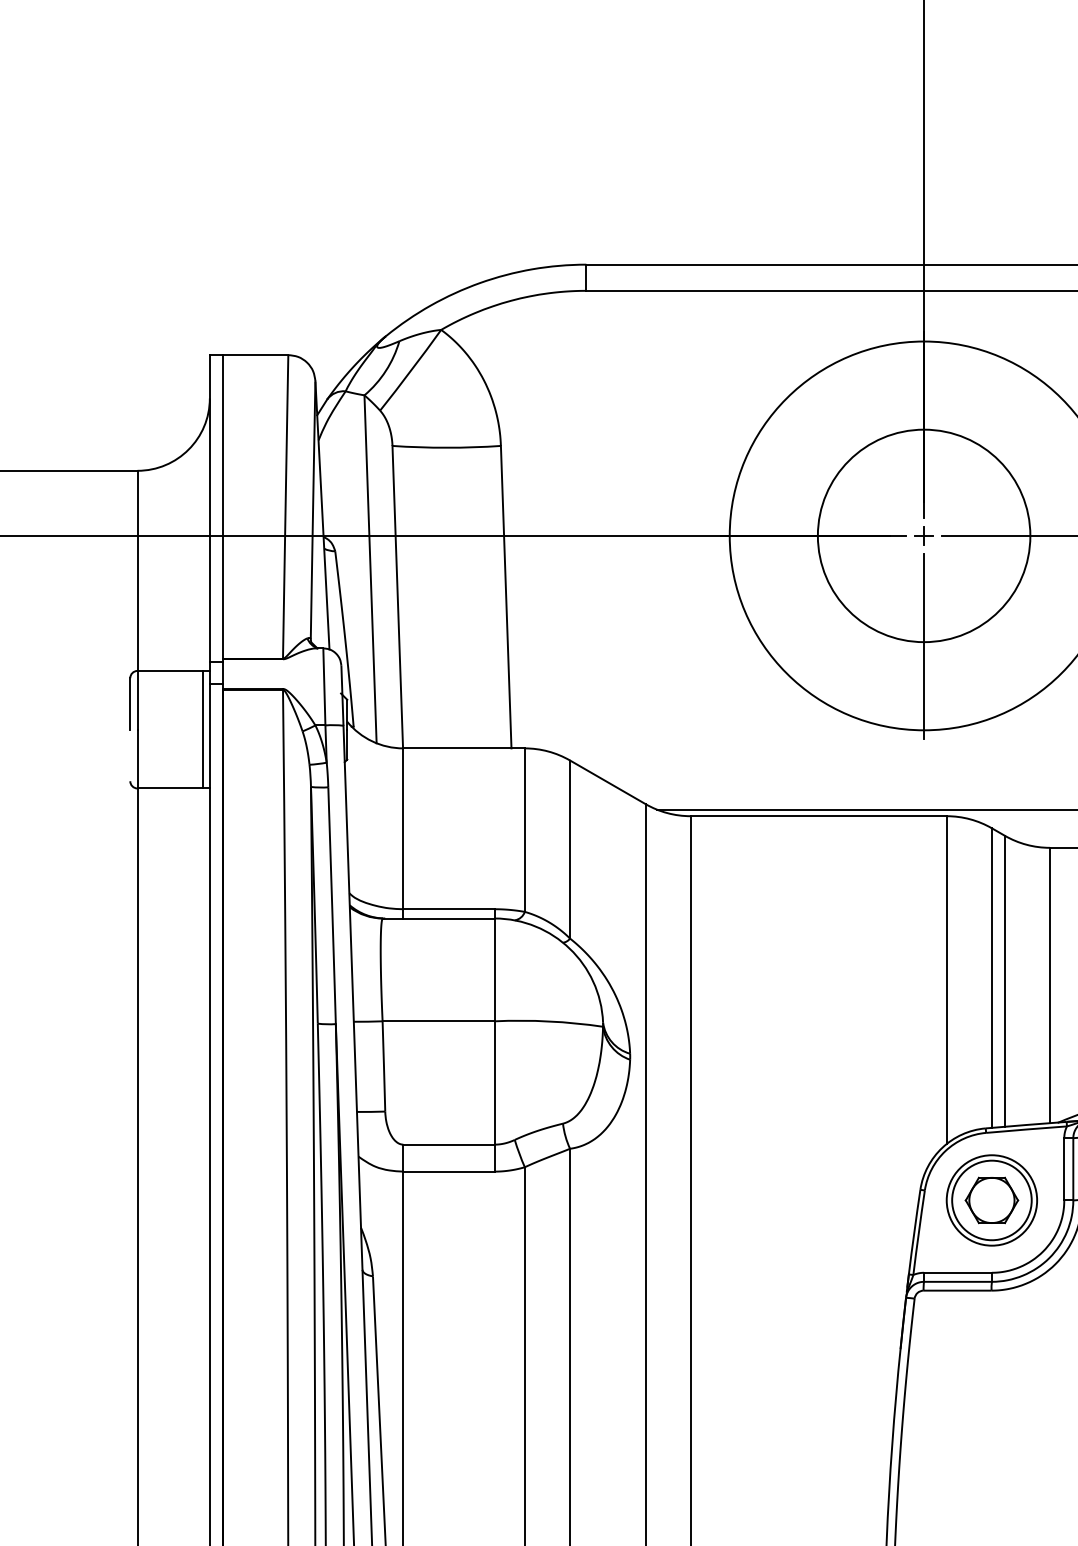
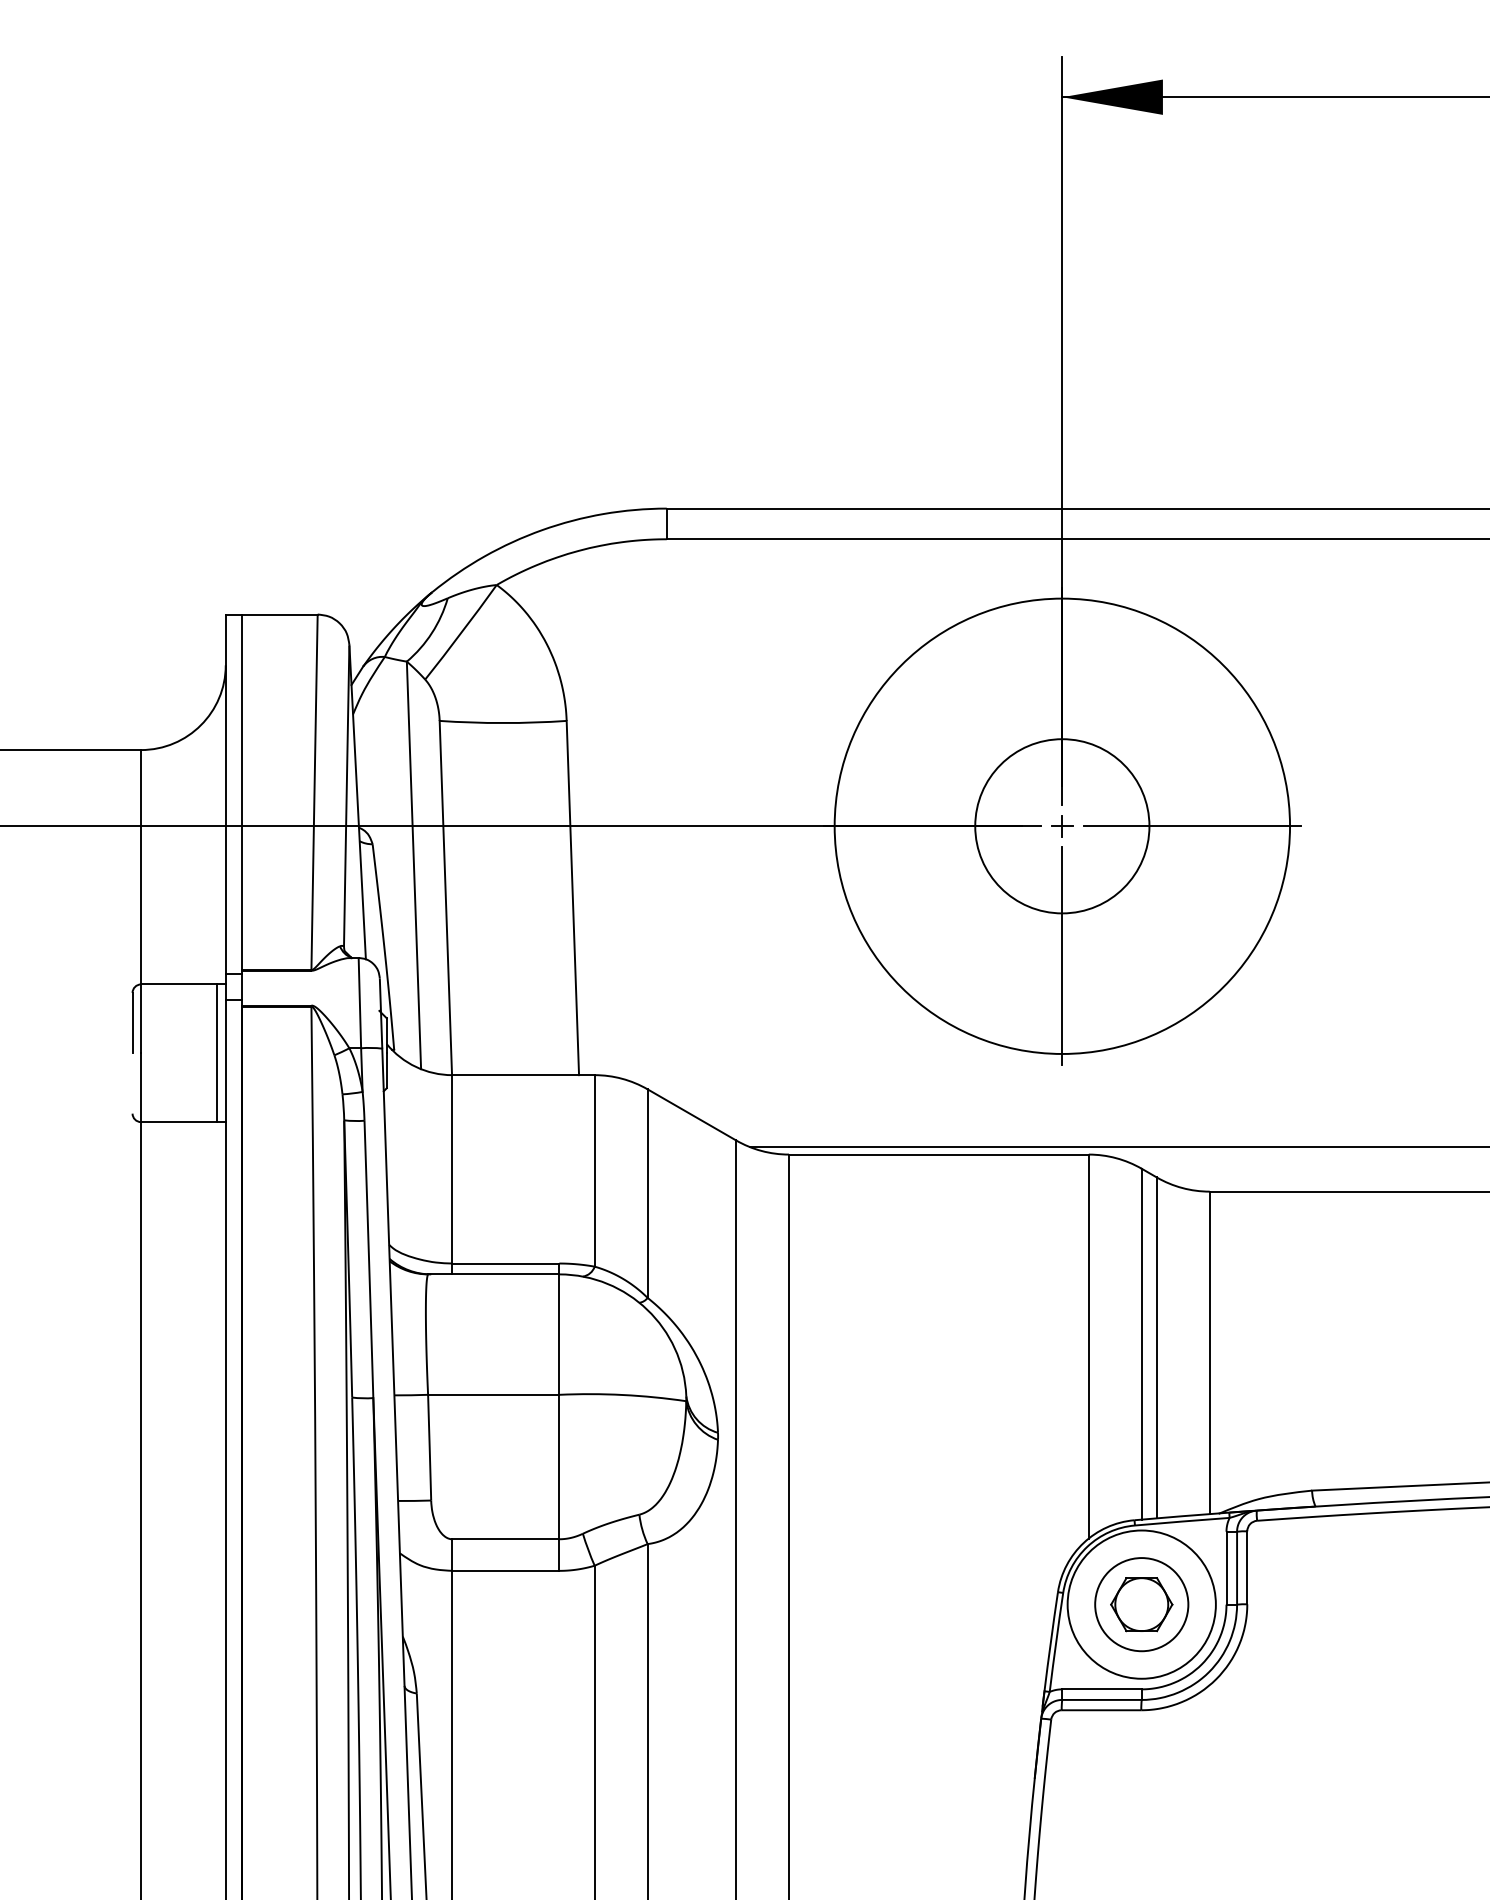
circle: (923, 535) -> (1061, 825), size x0.7
circle: (991, 1200) -> (1141, 1604), size x1.4

